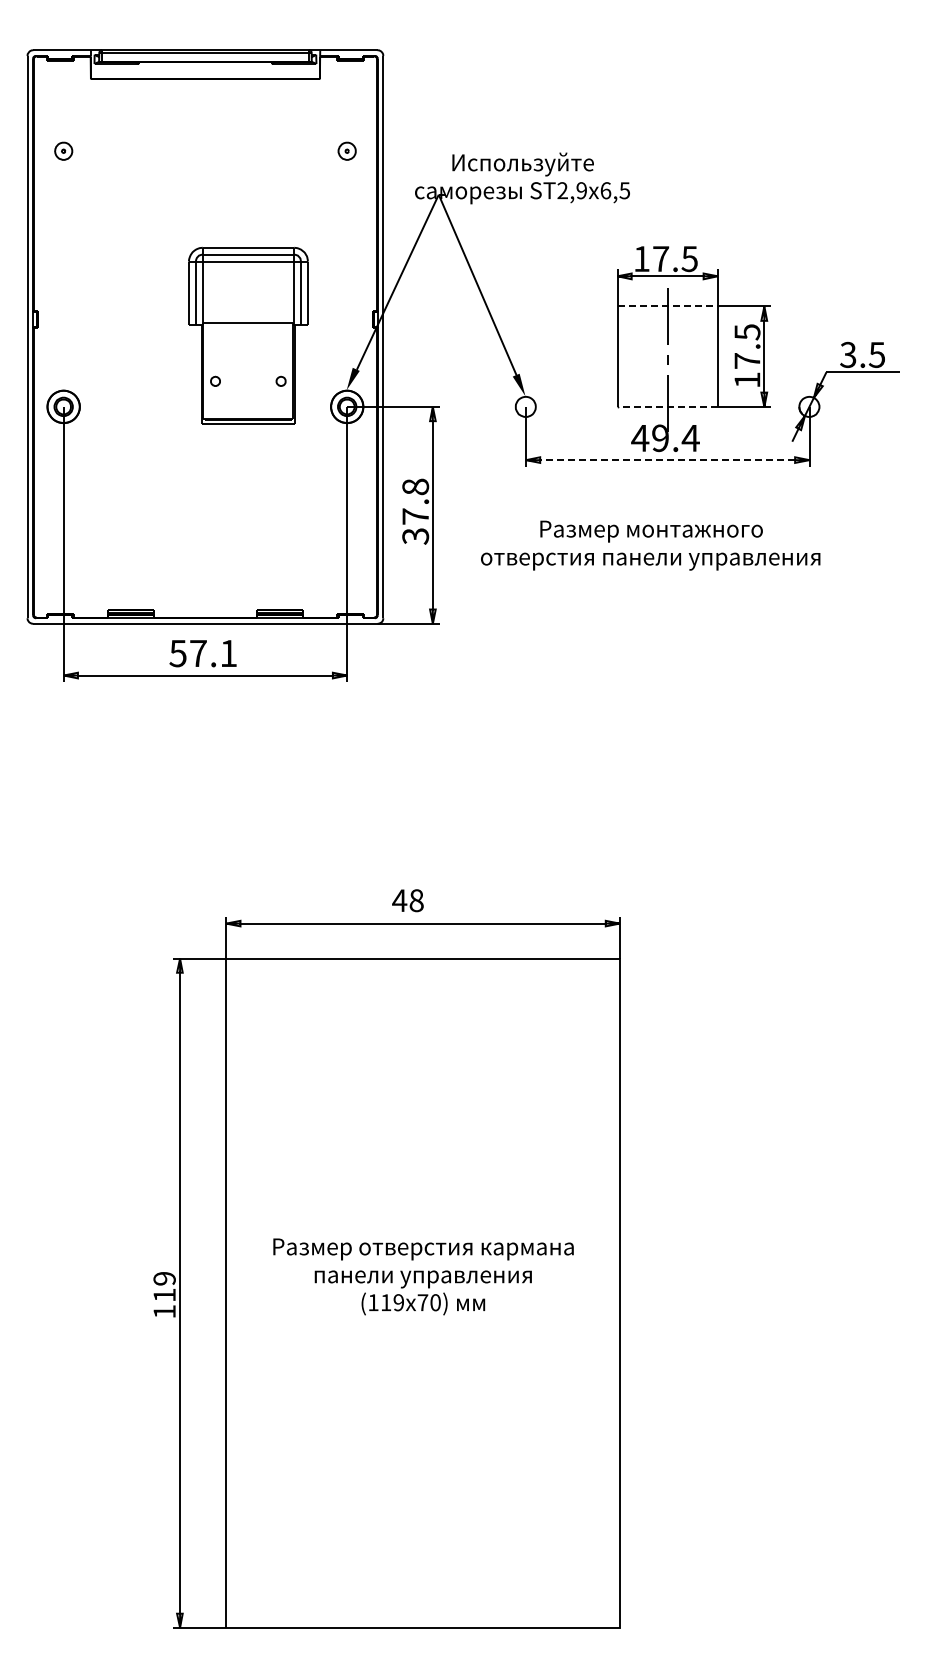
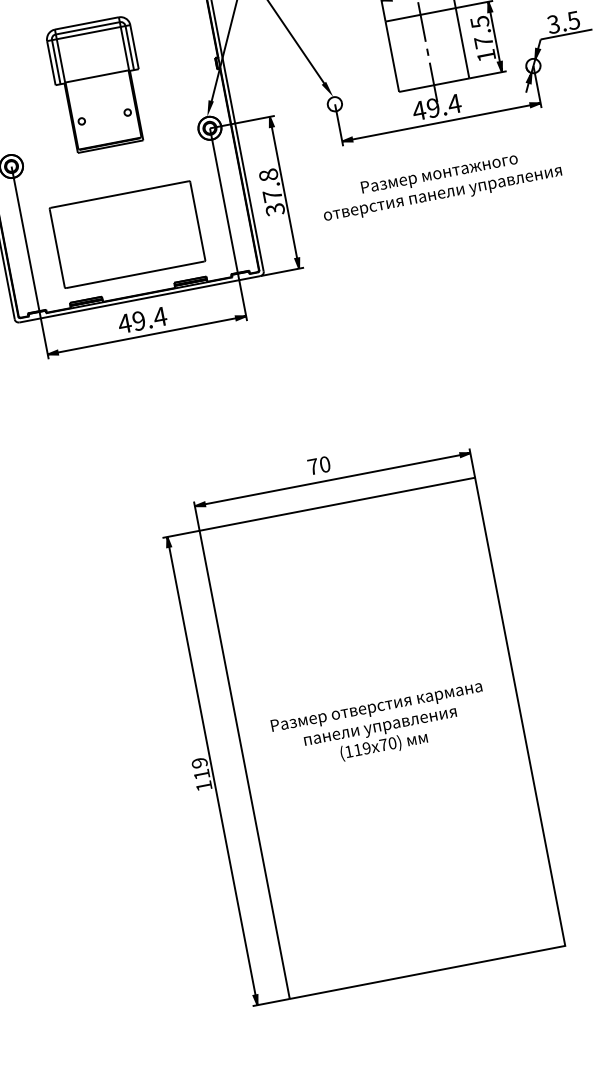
line: (668, 306) -> (421, 14), dashed -> solid
part: (248, 335) -> (98, 84), moved
line: (667, 406) -> (434, 84), dashed -> solid
line: (667, 460) -> (441, 122), dashed -> solid
part: (205, 531) -> (127, 234), added
text: (203, 653) -> (142, 320), 57.1 -> 49.4
text: (407, 900) -> (318, 465), 48 -> 70

